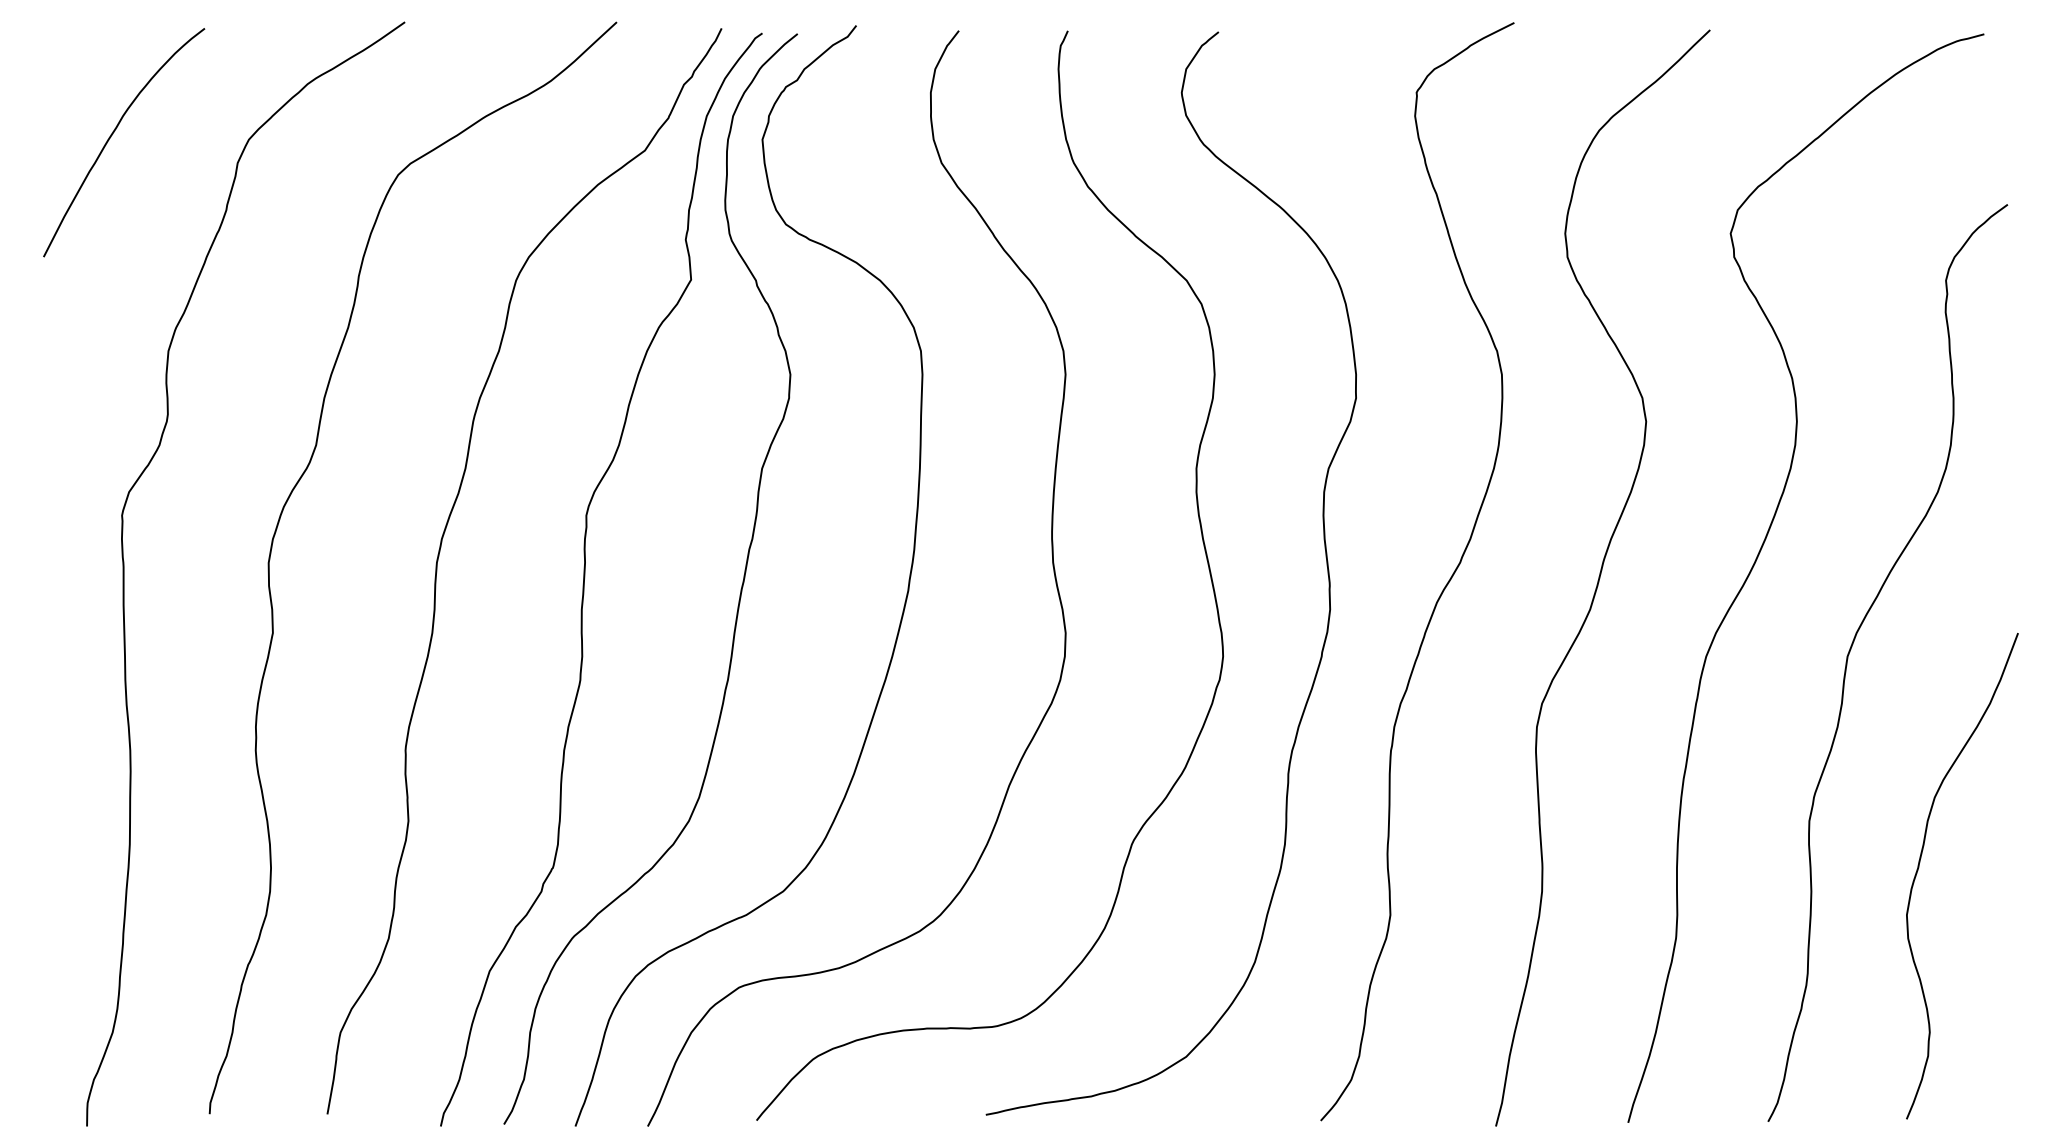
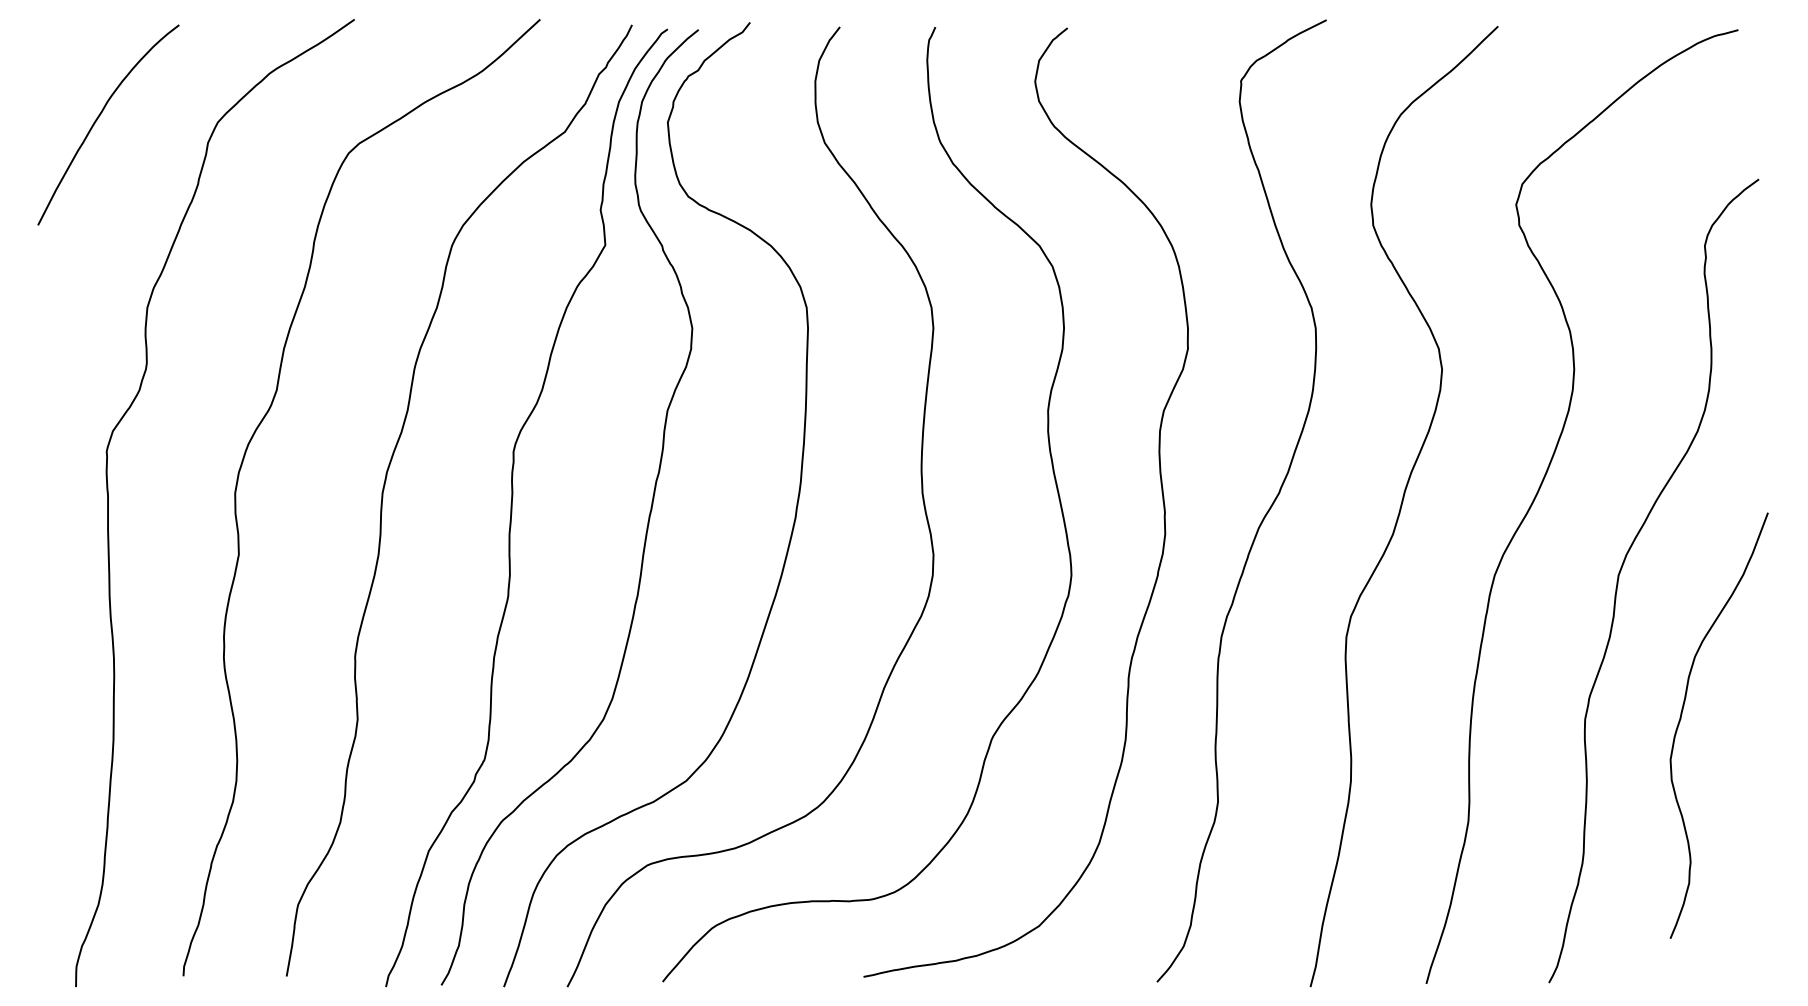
curve: (1919, 867) -> (1681, 718), moved

